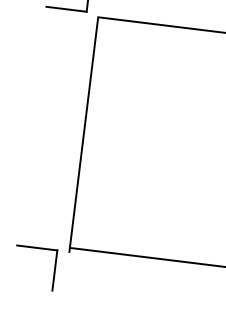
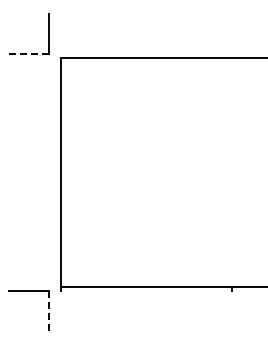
line: (66, 9) -> (29, 54), solid -> dashed
line: (55, 270) -> (49, 310), solid -> dashed

